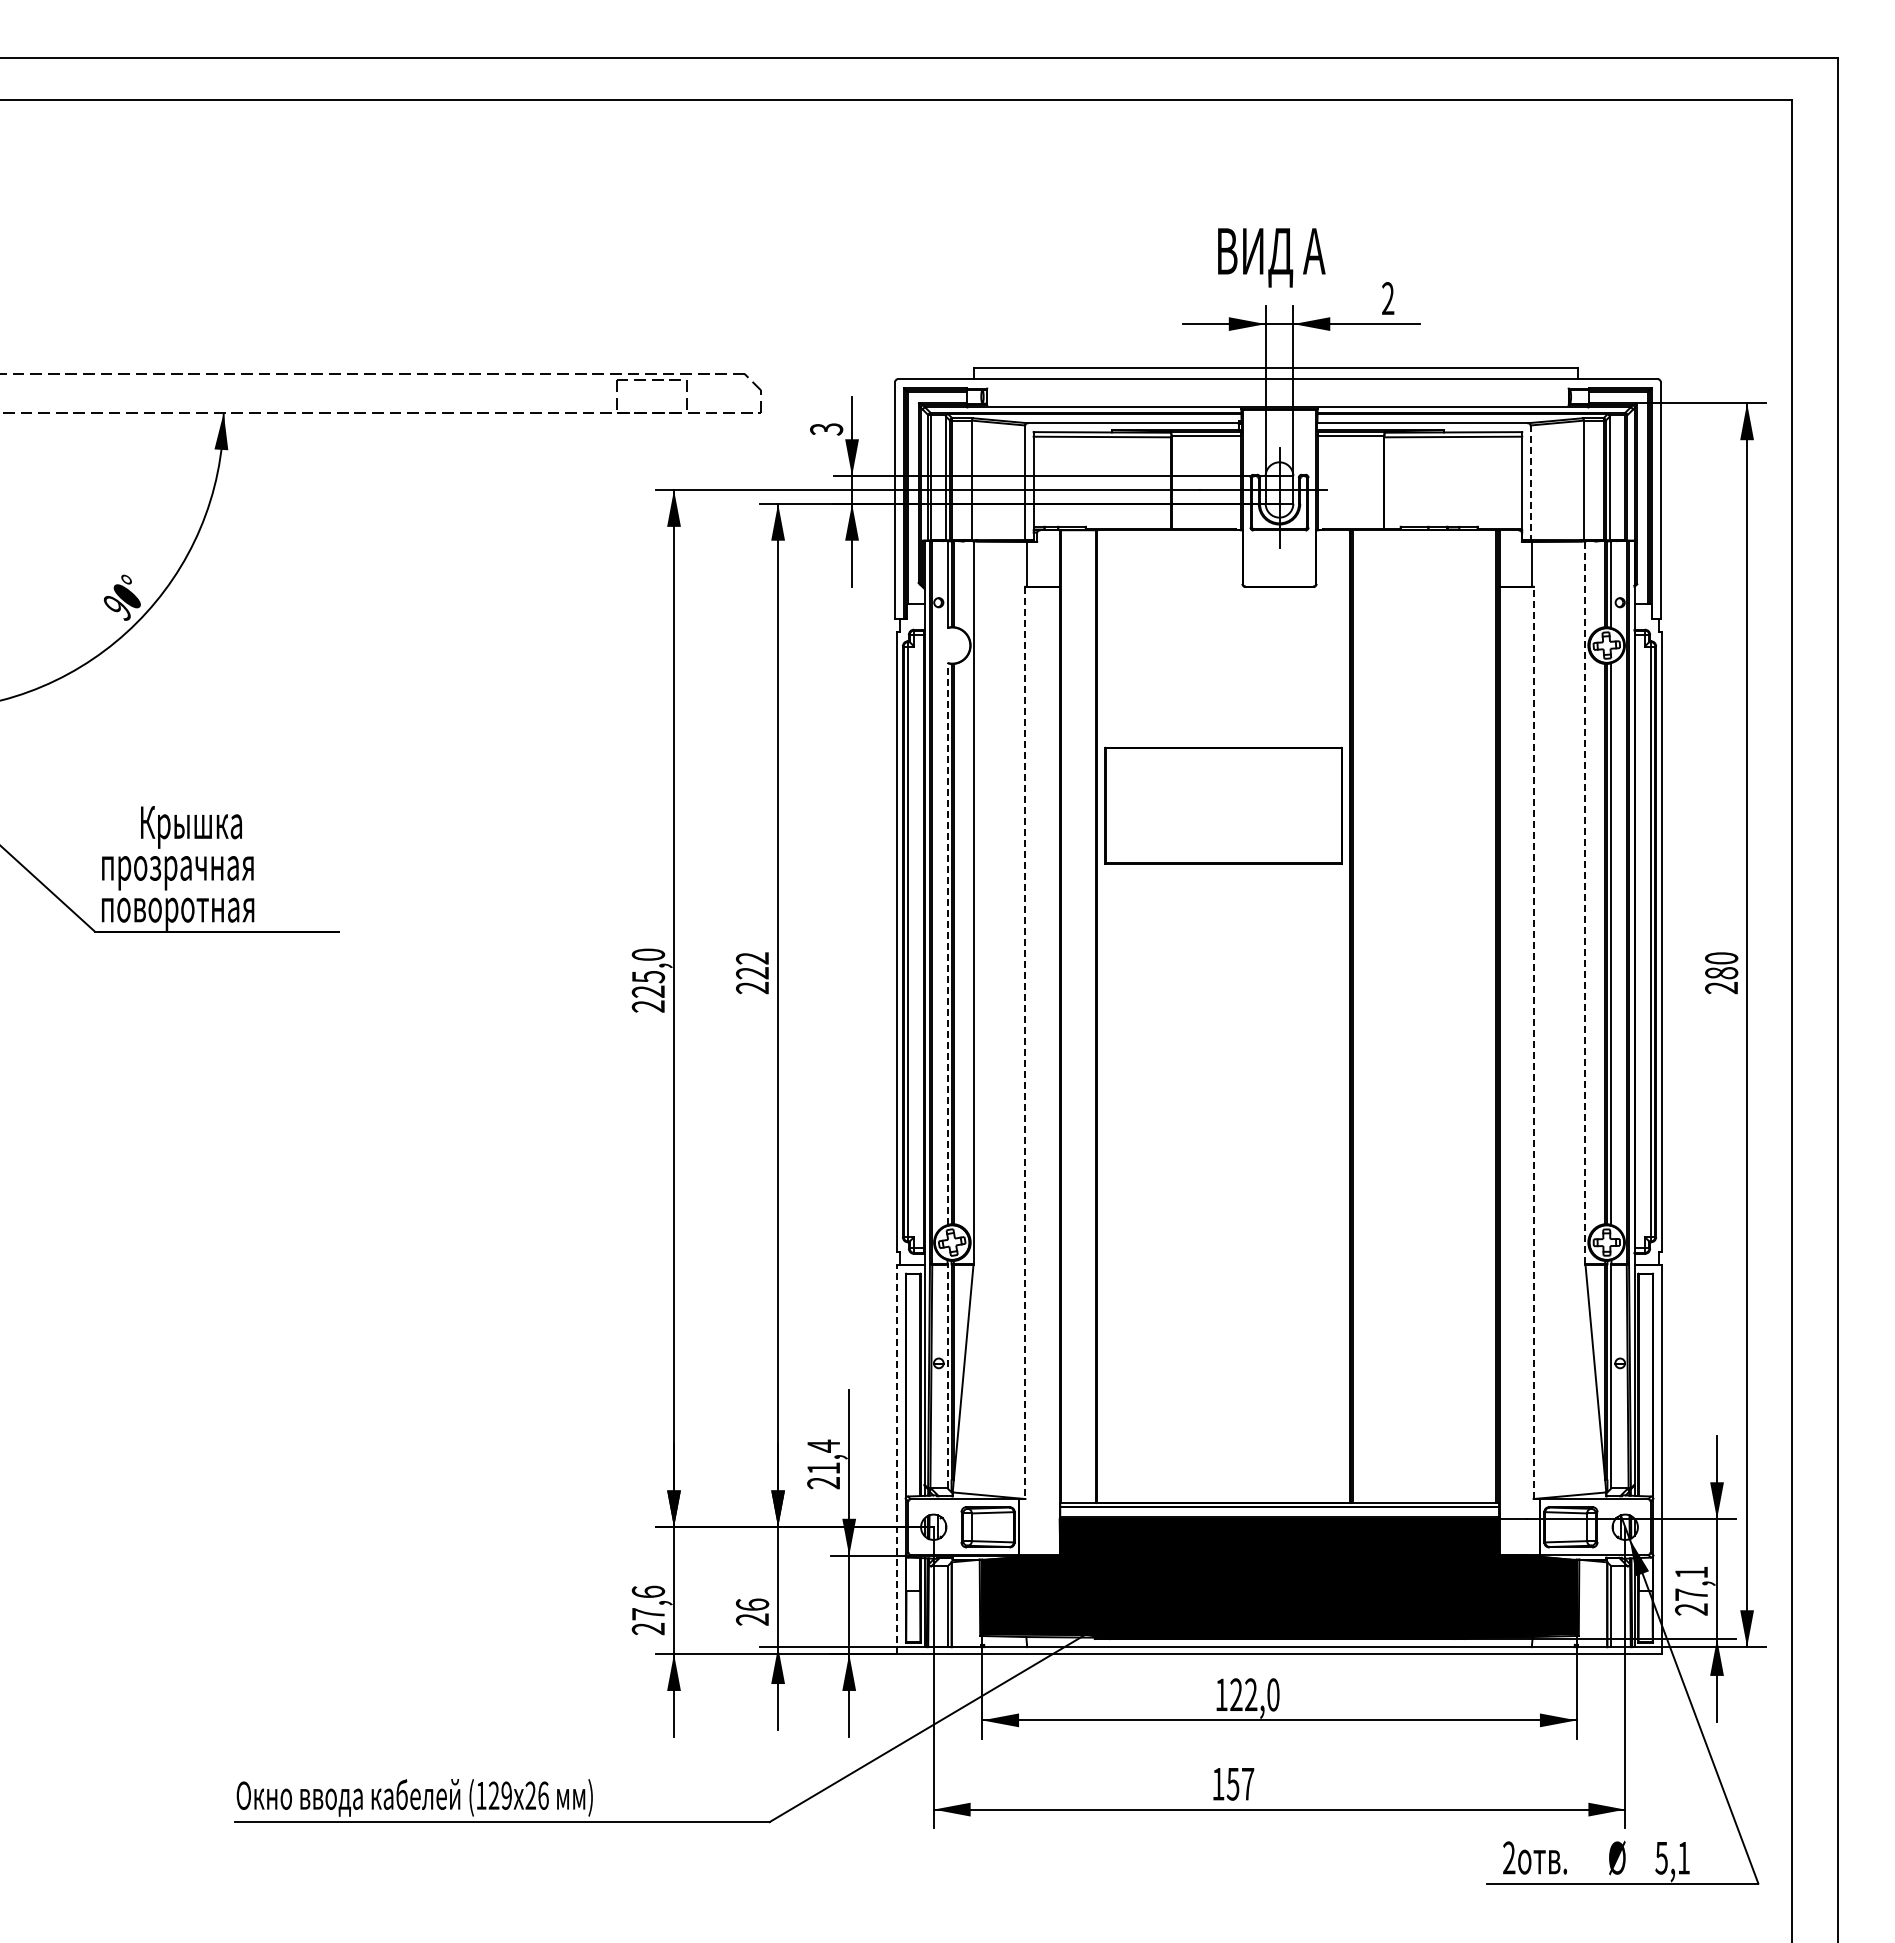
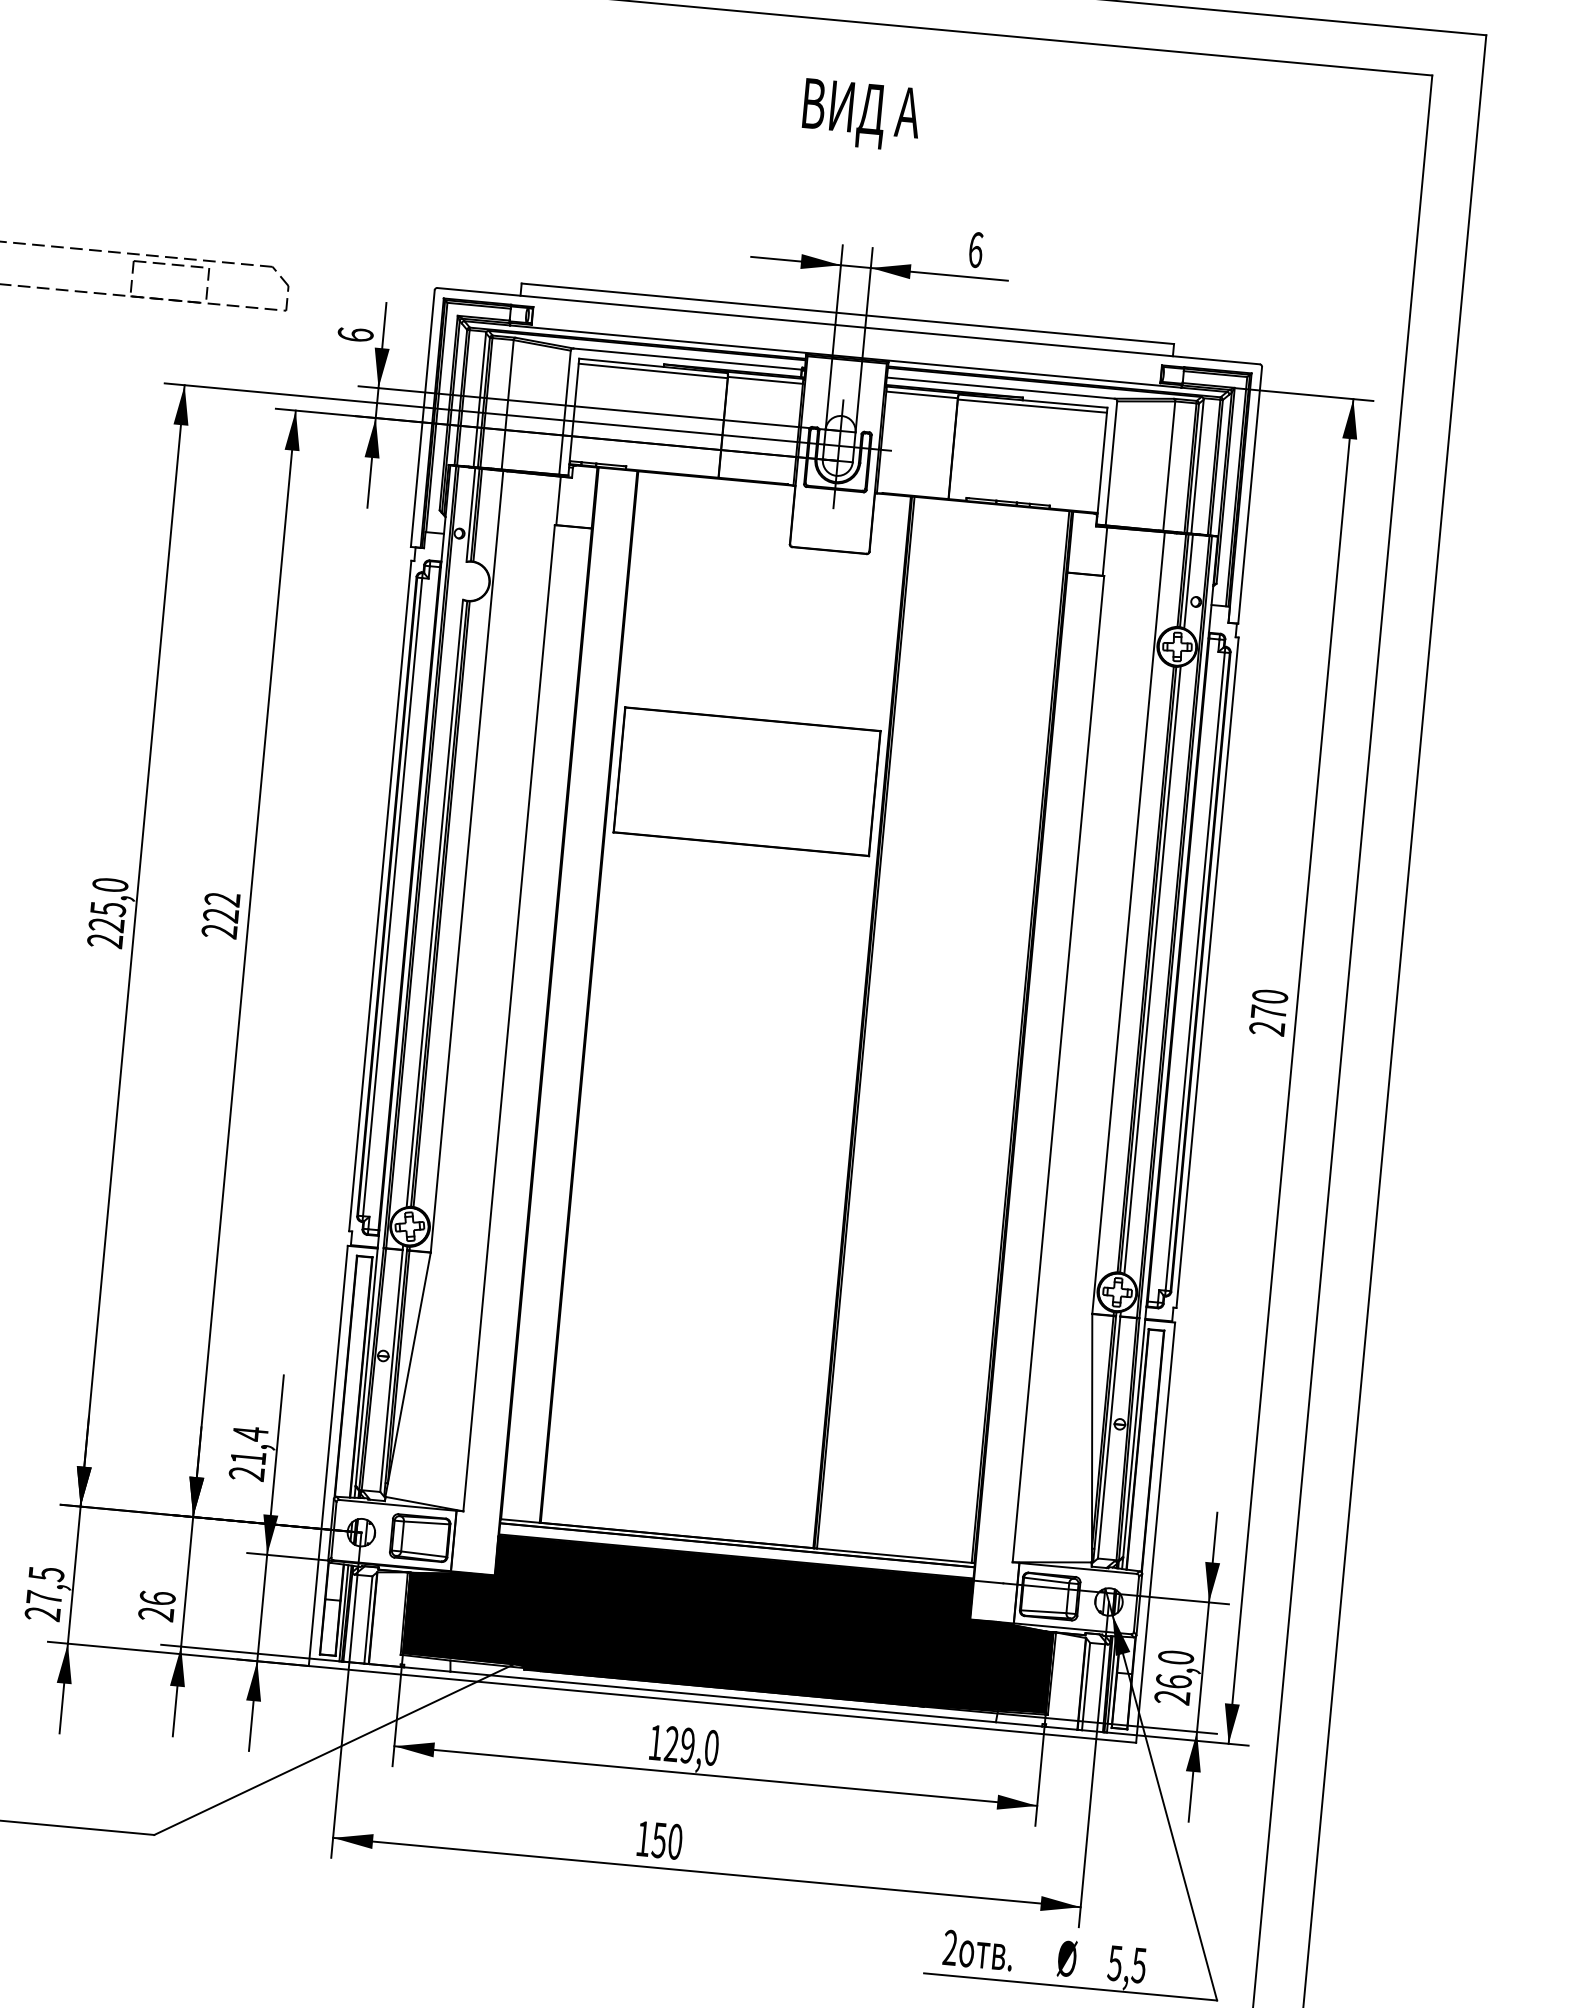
text: (1271, 257) -> (861, 114), moved
text: (1388, 298) -> (976, 249), 2 -> 6
text: (826, 429) -> (355, 335), 3 -> 6
line: (1530, 483) -> (1111, 464), dashed -> solid
line: (1585, 902) -> (1128, 922), dashed -> solid
line: (947, 943) -> (434, 902), dashed -> solid
text: (1721, 973) -> (1268, 1012), 280 -> 270
line: (1533, 1042) -> (1058, 1068), dashed -> solid
line: (1025, 1043) -> (509, 1018), dashed -> solid
line: (947, 1376) -> (391, 1371), dashed -> solid
line: (896, 1459) -> (327, 1455), dashed -> solid
text: (1691, 1583) -> (1174, 1669), 27,1 -> 26,0
text: (648, 1591) -> (46, 1573), 27,6 -> 27,5
text: (1251, 1694) -> (688, 1745), 122,0 -> 129,0
text: (1248, 1783) -> (675, 1841), 157 -> 150
text: (1683, 1858) -> (1138, 1965), 5,1 -> 5,5

